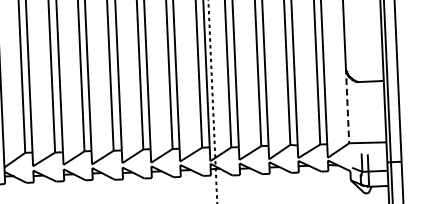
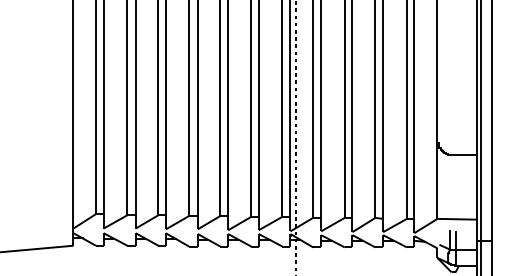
line: (347, 105) -> (437, 179), dashed -> solid

